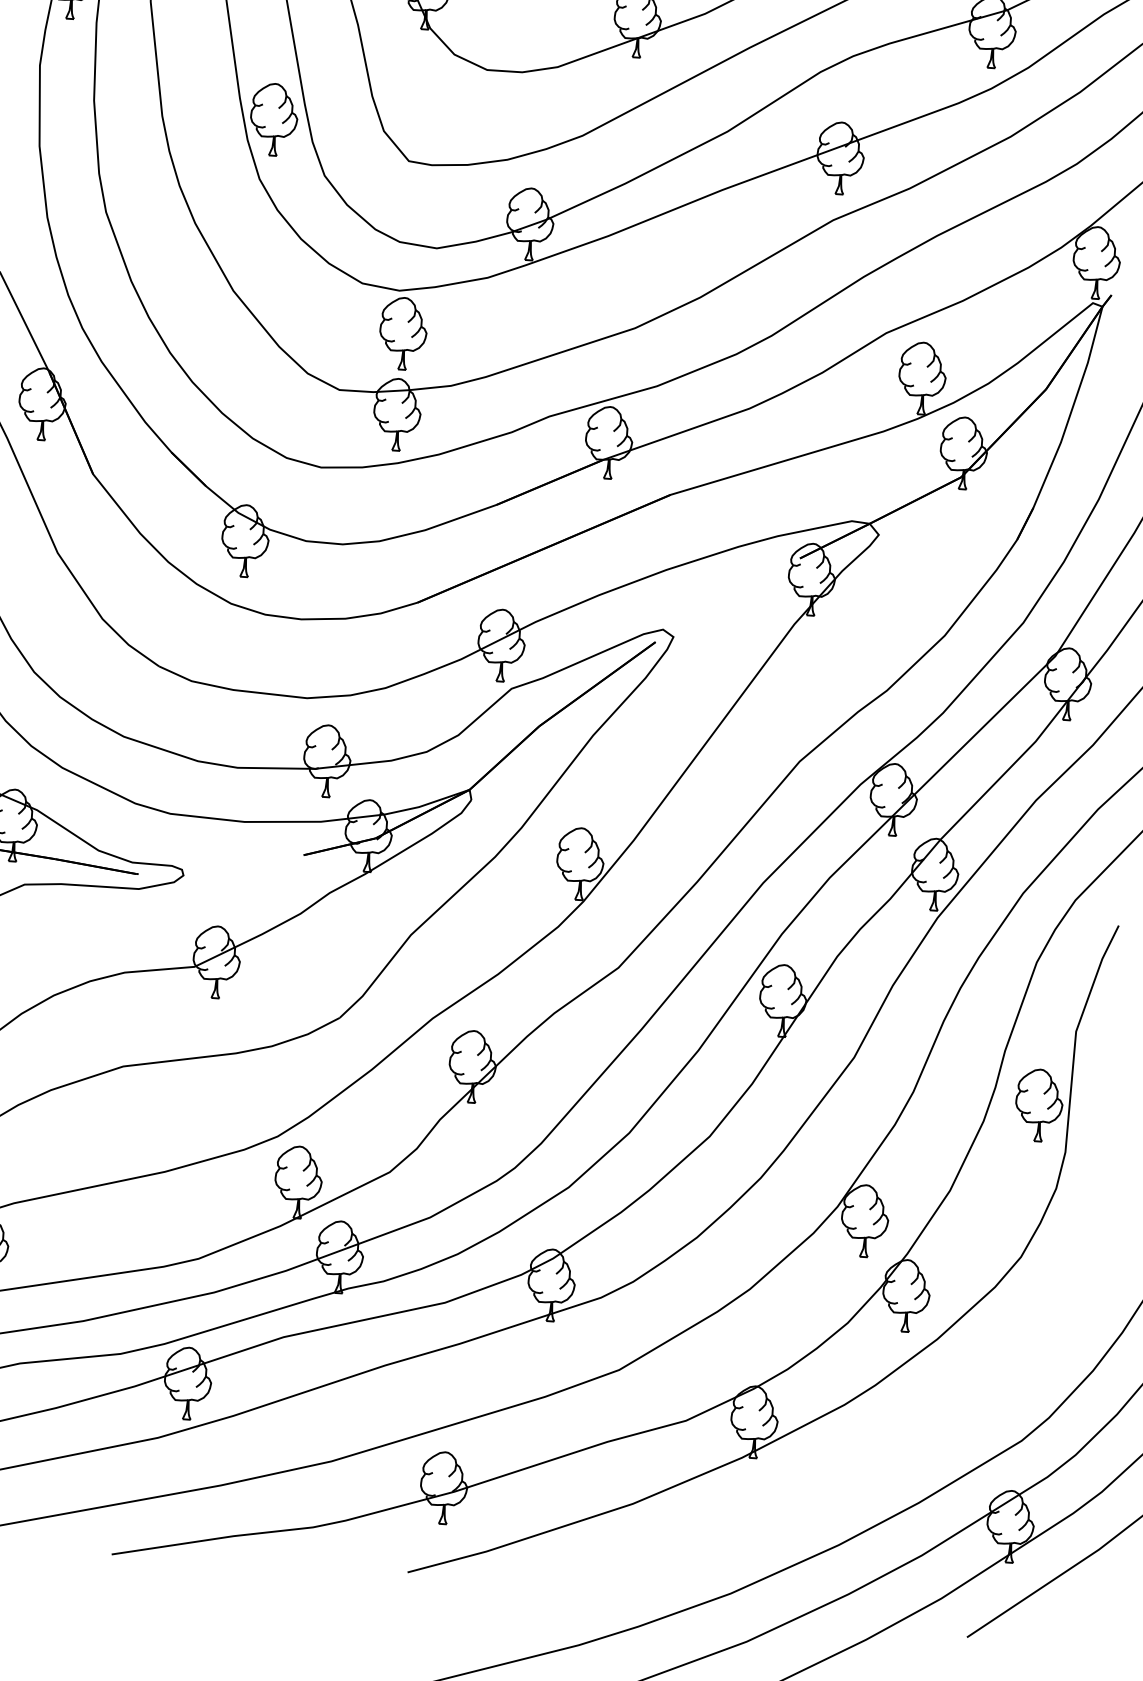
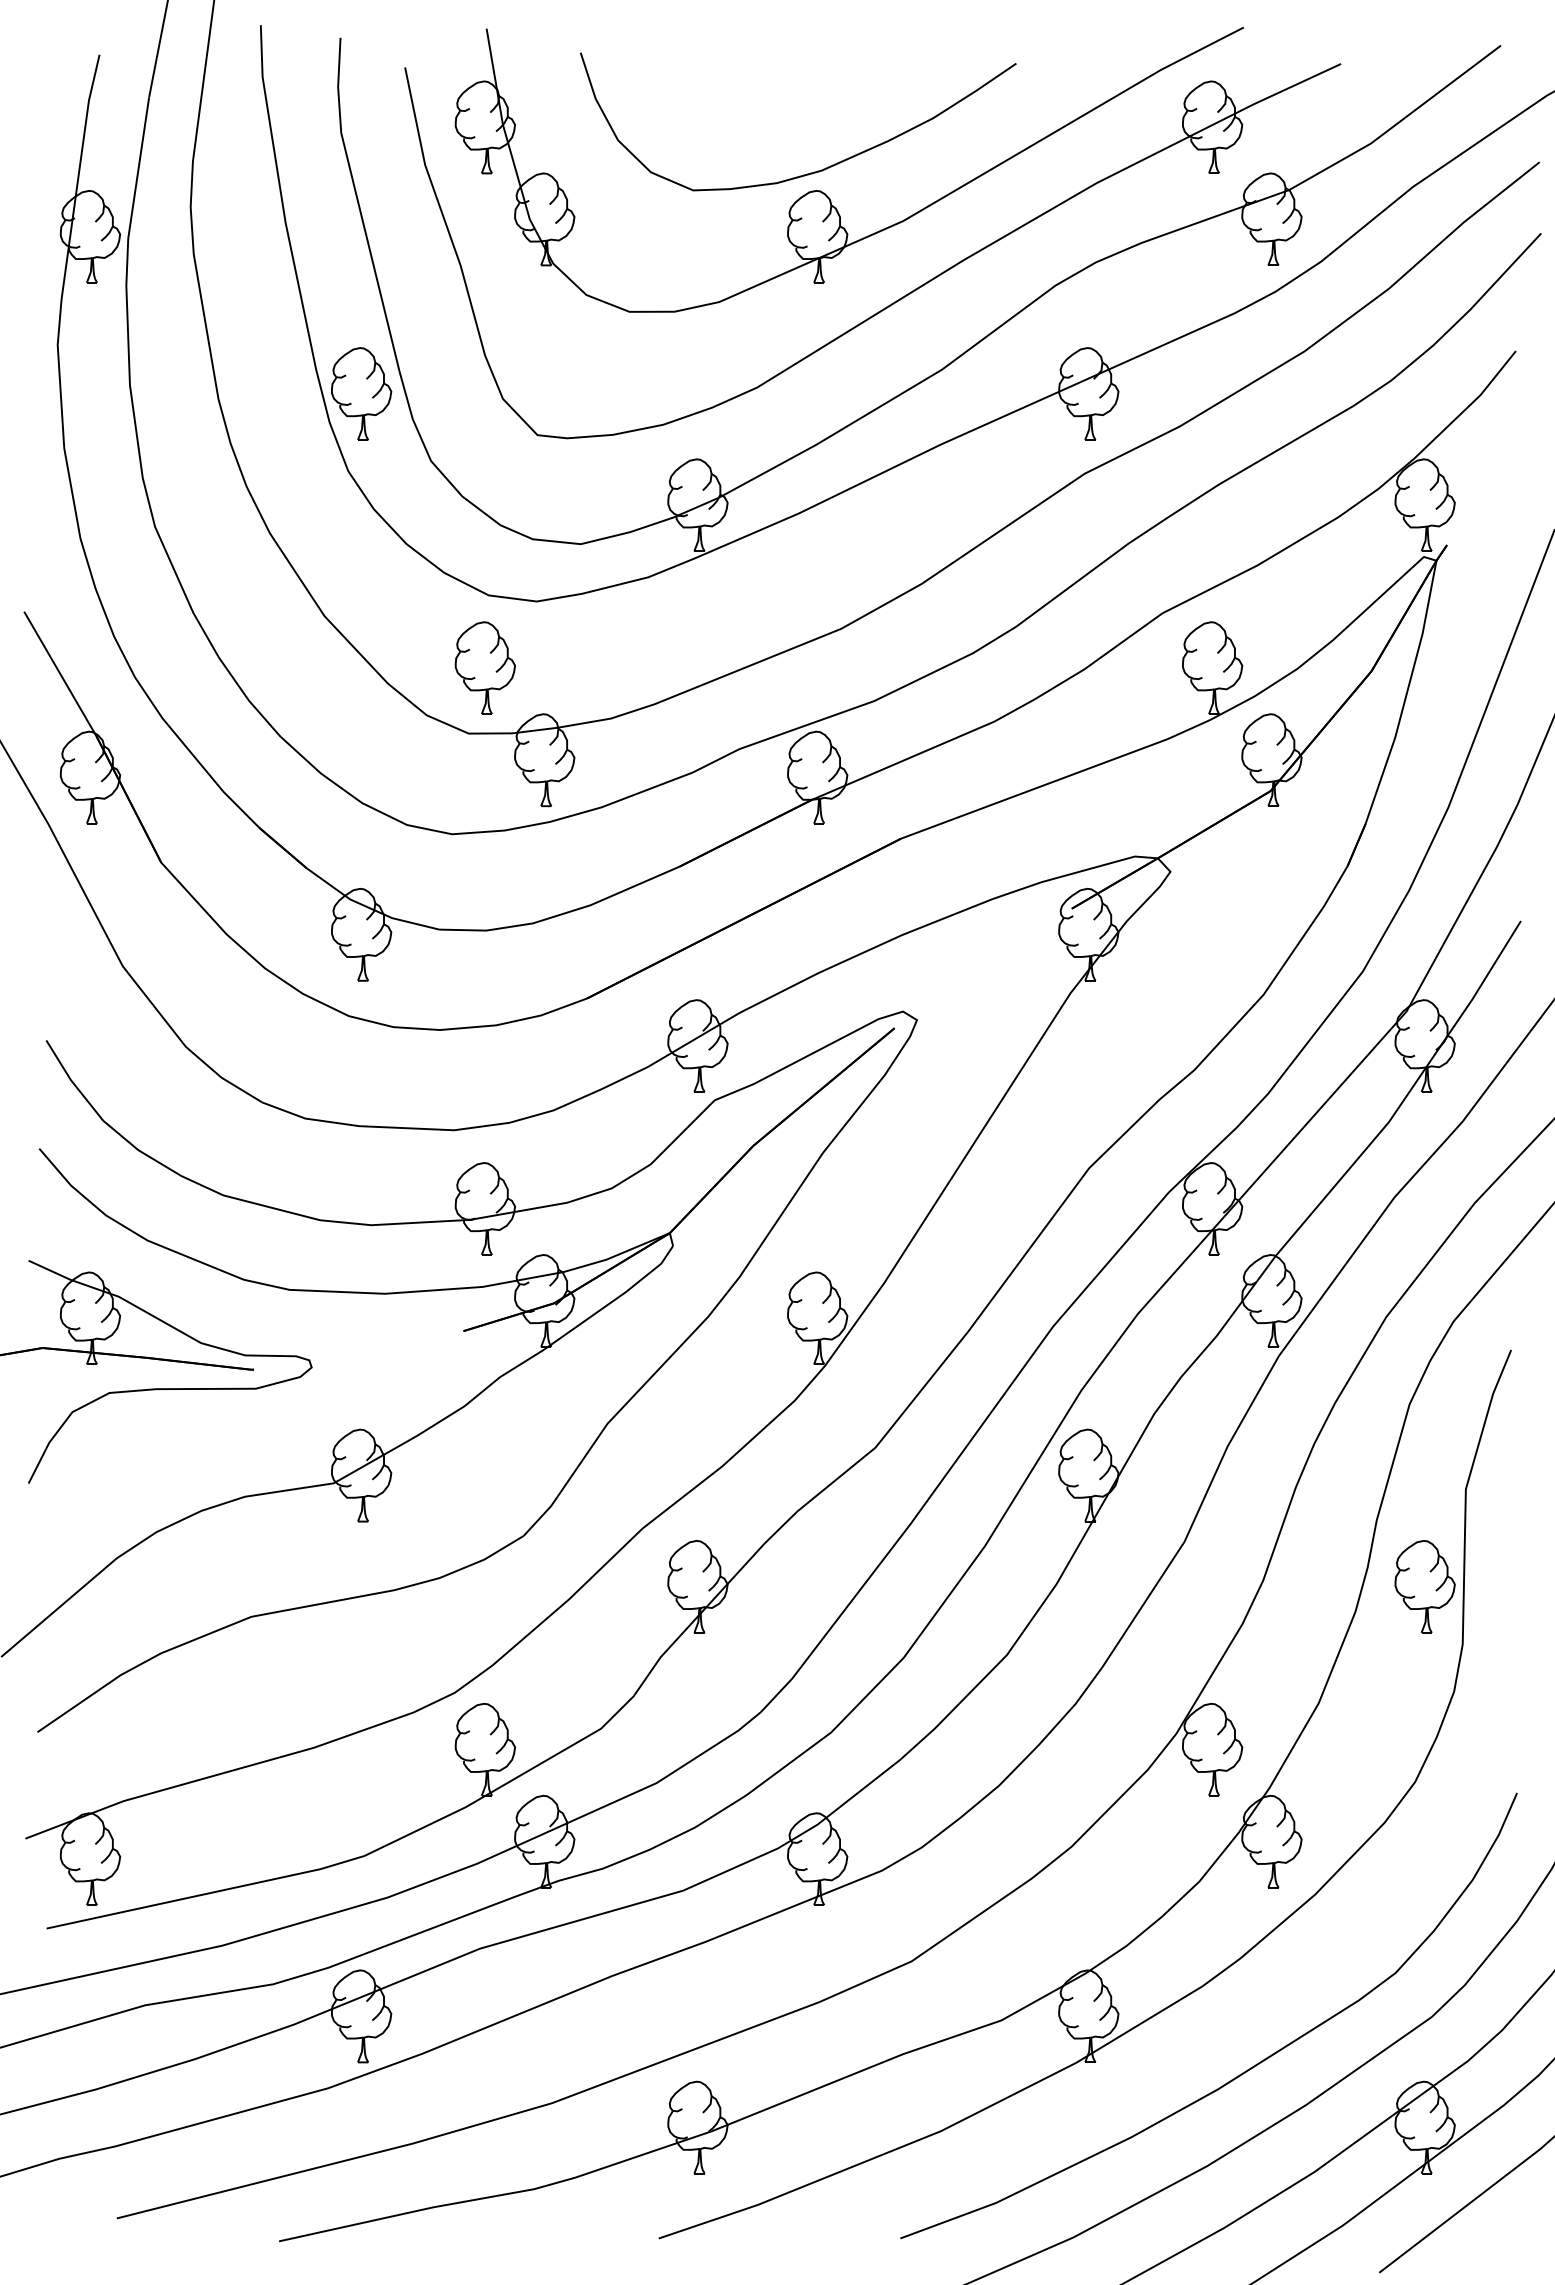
part: (402, 333) -> (484, 667), moved
curve: (873, 1472) -> (1245, 2070), added

